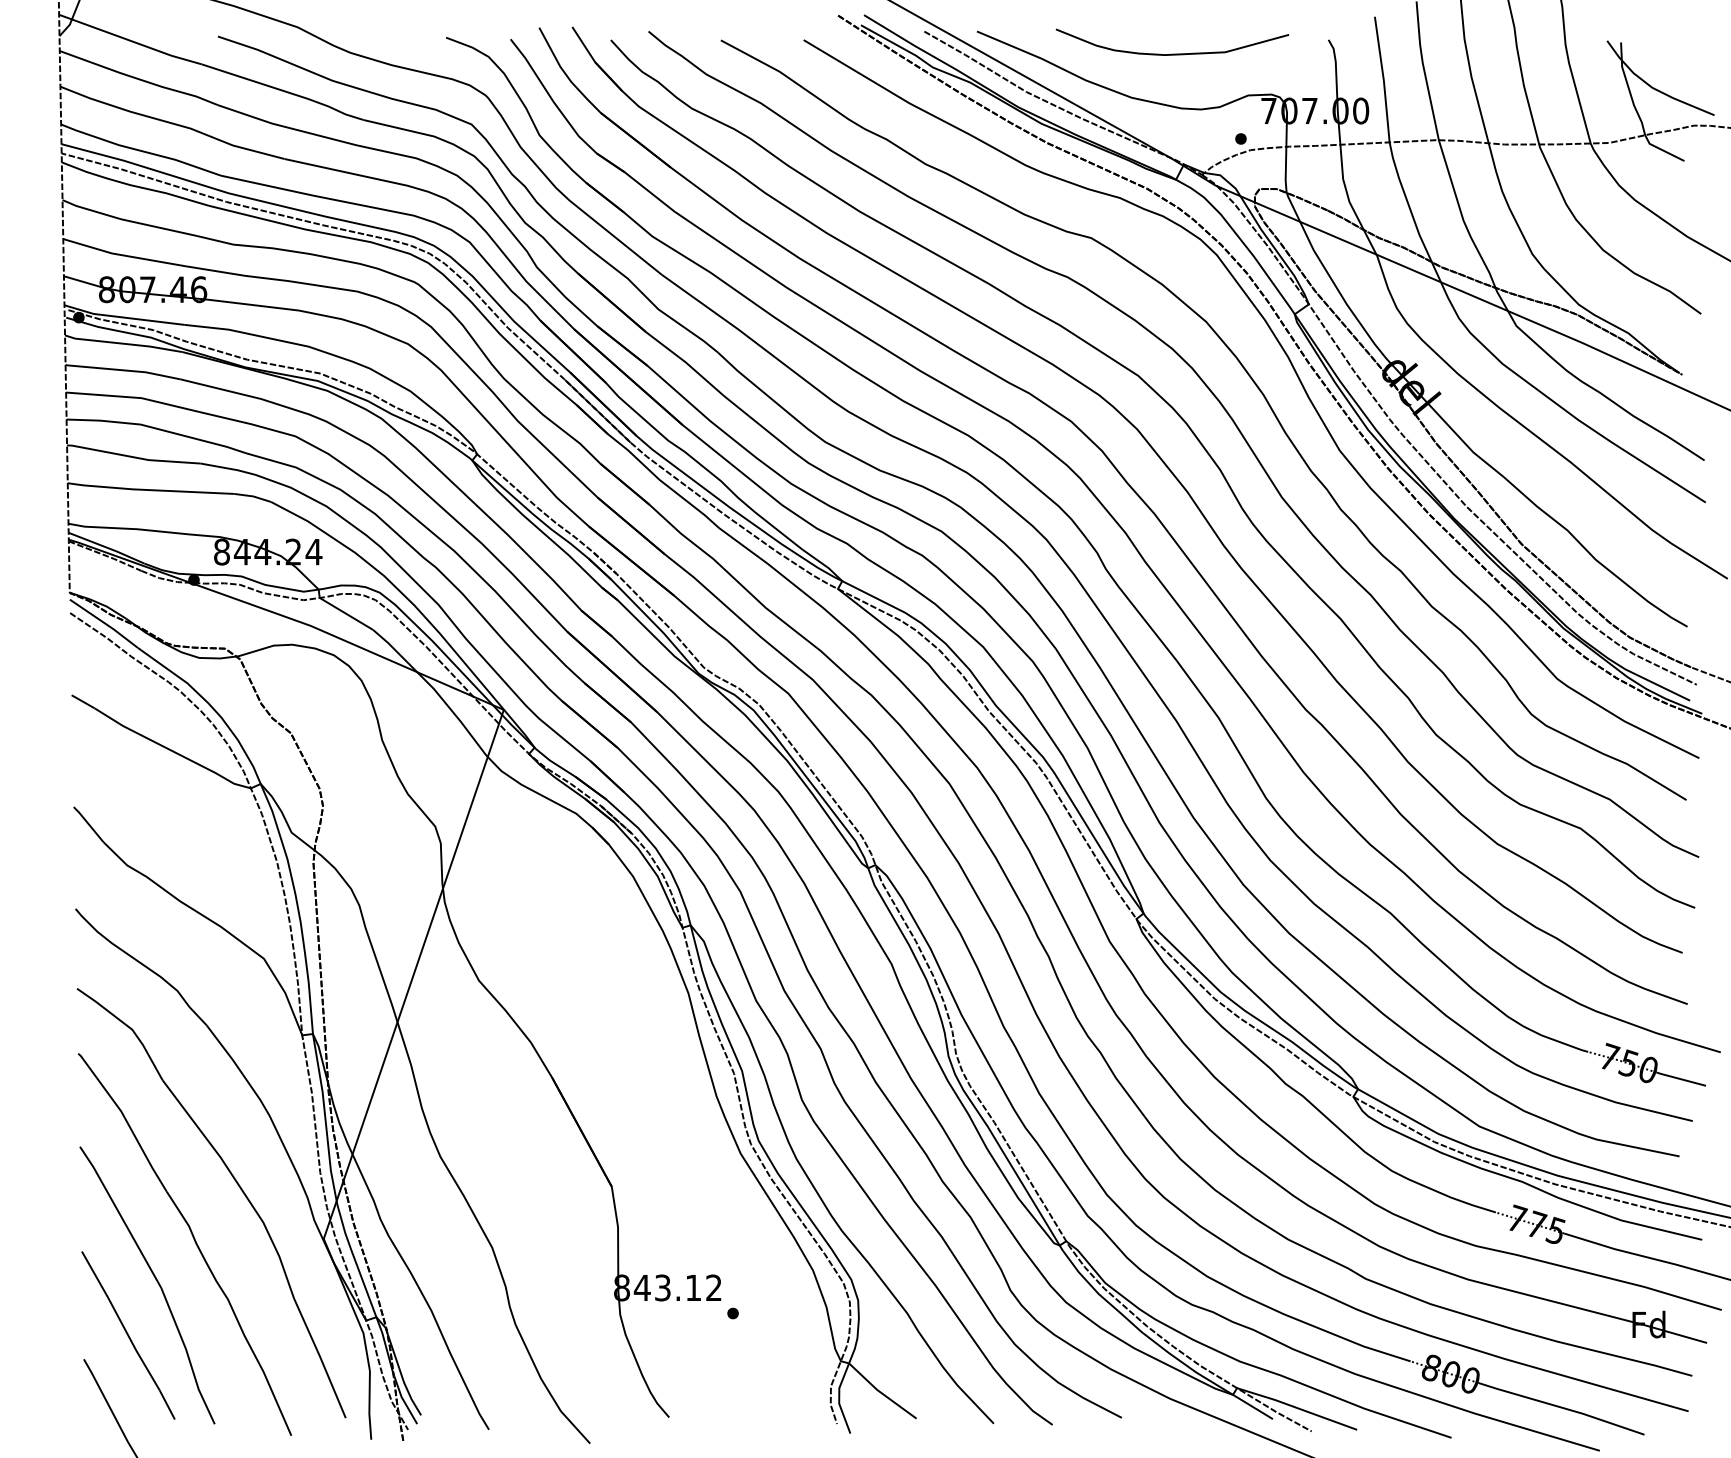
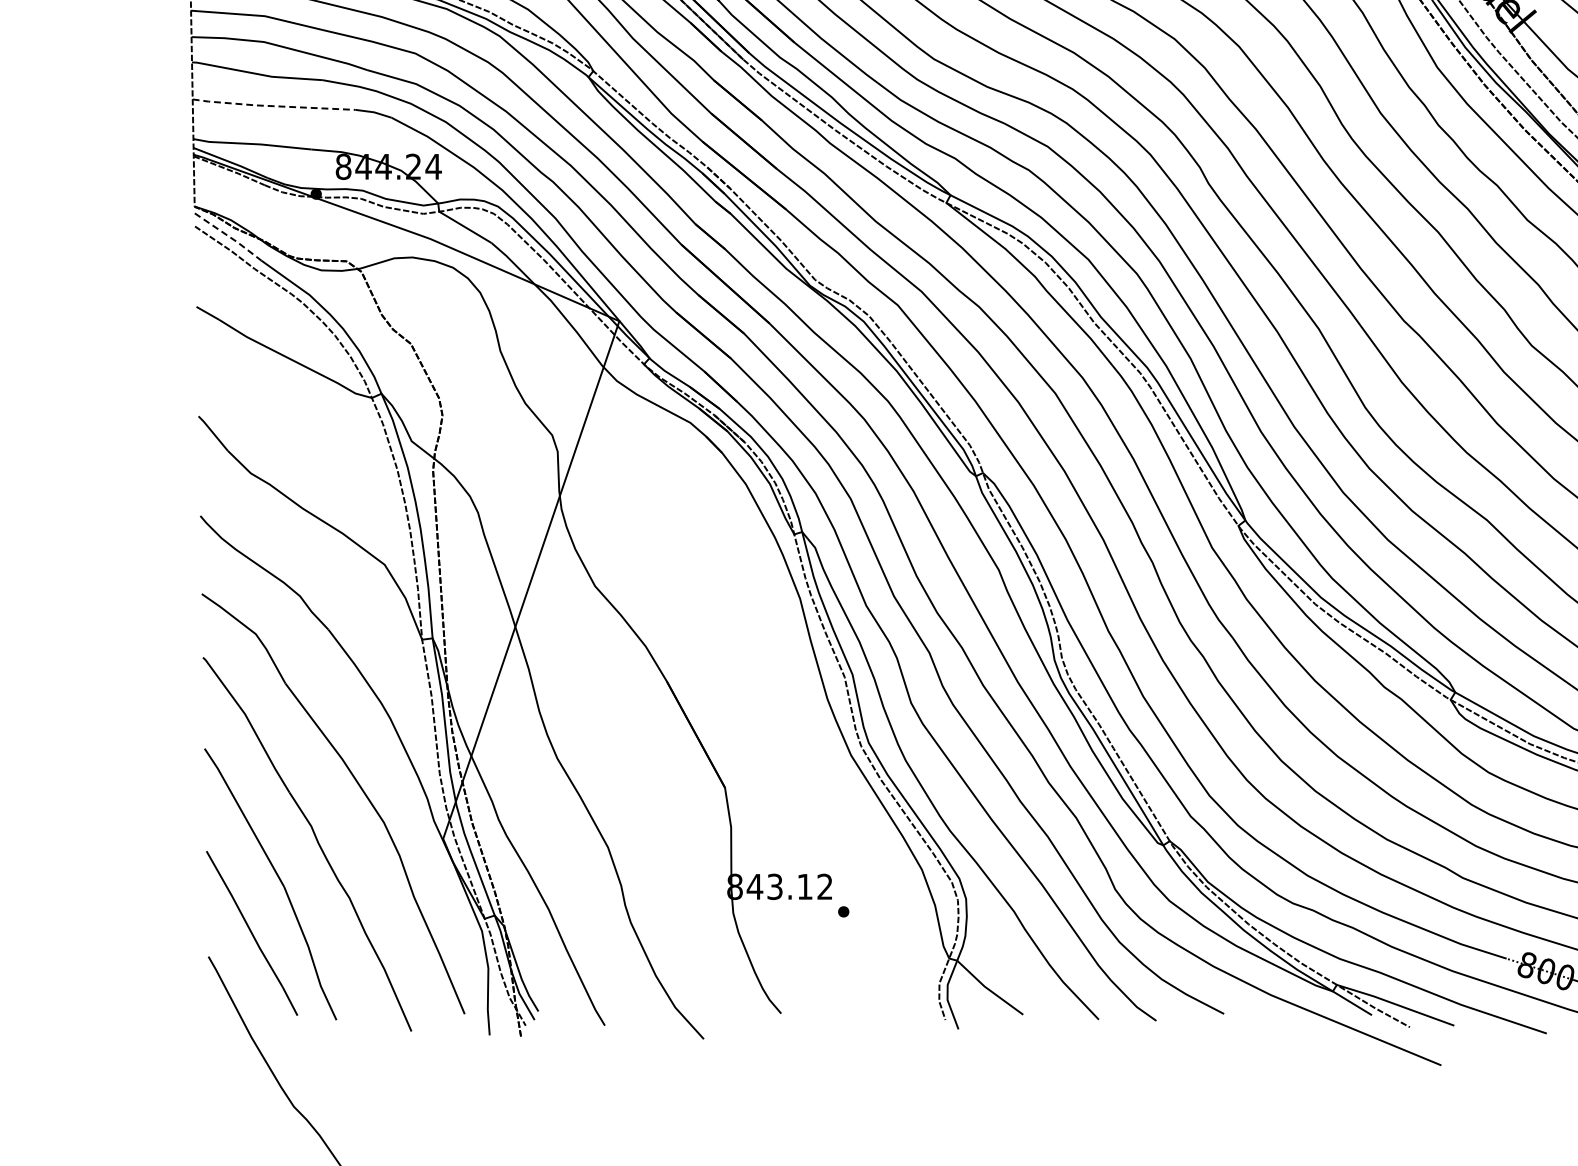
line: (149, 490) -> (272, 106), solid -> dashed
line: (105, 623) -> (229, 236), solid -> dashed

